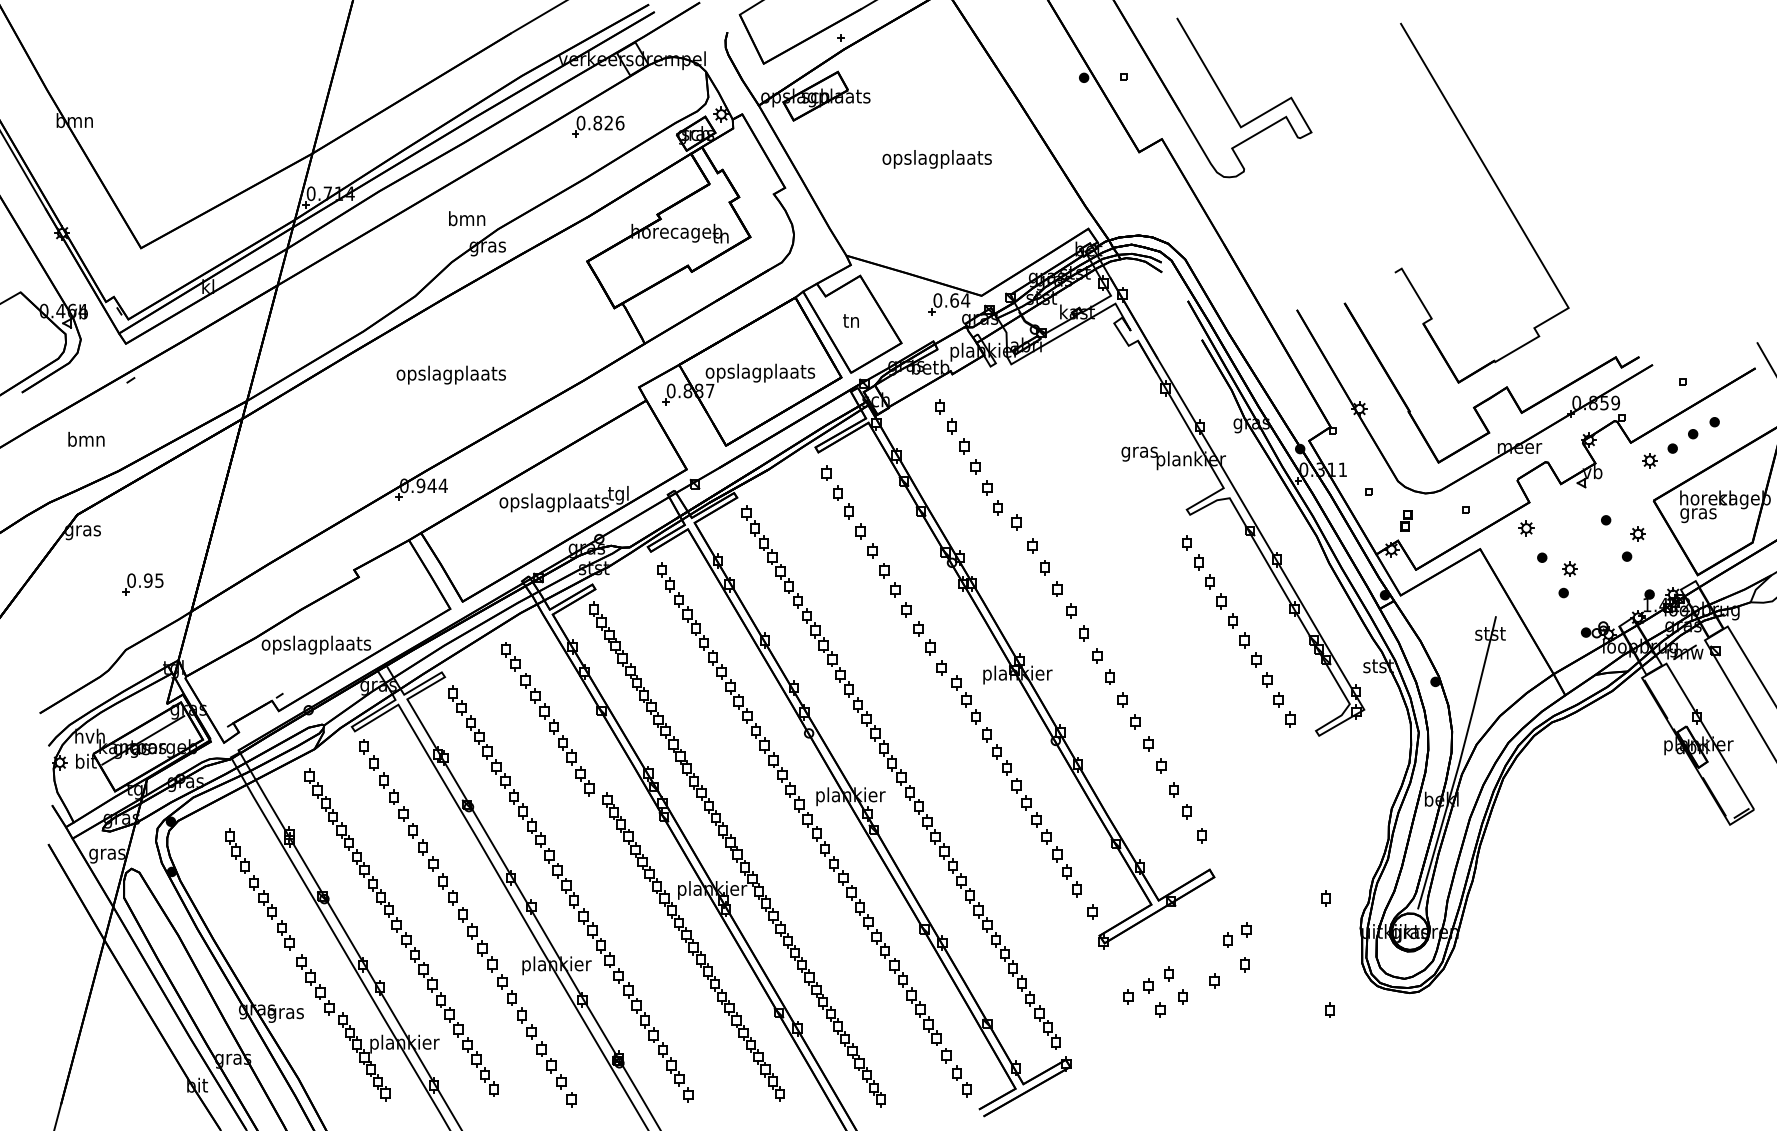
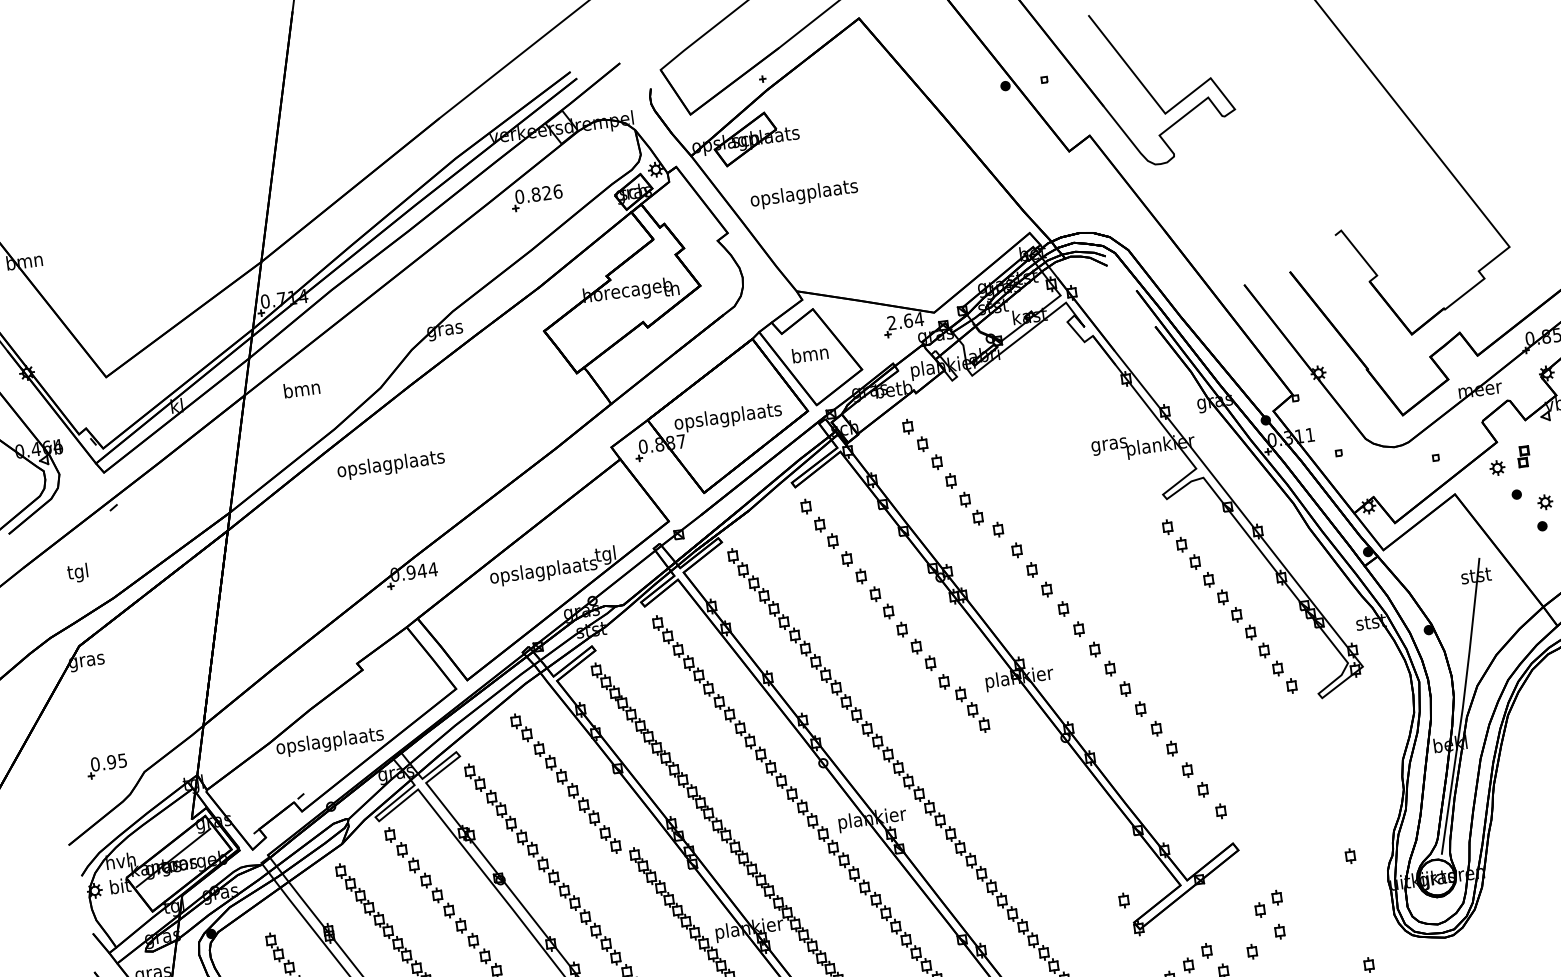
text: (936, 159) -> (803, 194), moved
text: (467, 218) -> (302, 388), moved
text: (937, 300) -> (891, 323), 0.64 -> 2.64
text: (851, 320) -> (810, 353), tn -> bmn
text: (450, 374) -> (390, 464), moved
text: (86, 440) -> (78, 572), bmn -> tgl
part: (1406, 520) -> (1523, 456), moved
part: (142, 584) -> (106, 766), moved
part: (1031, 812) -> (1051, 811), removed

